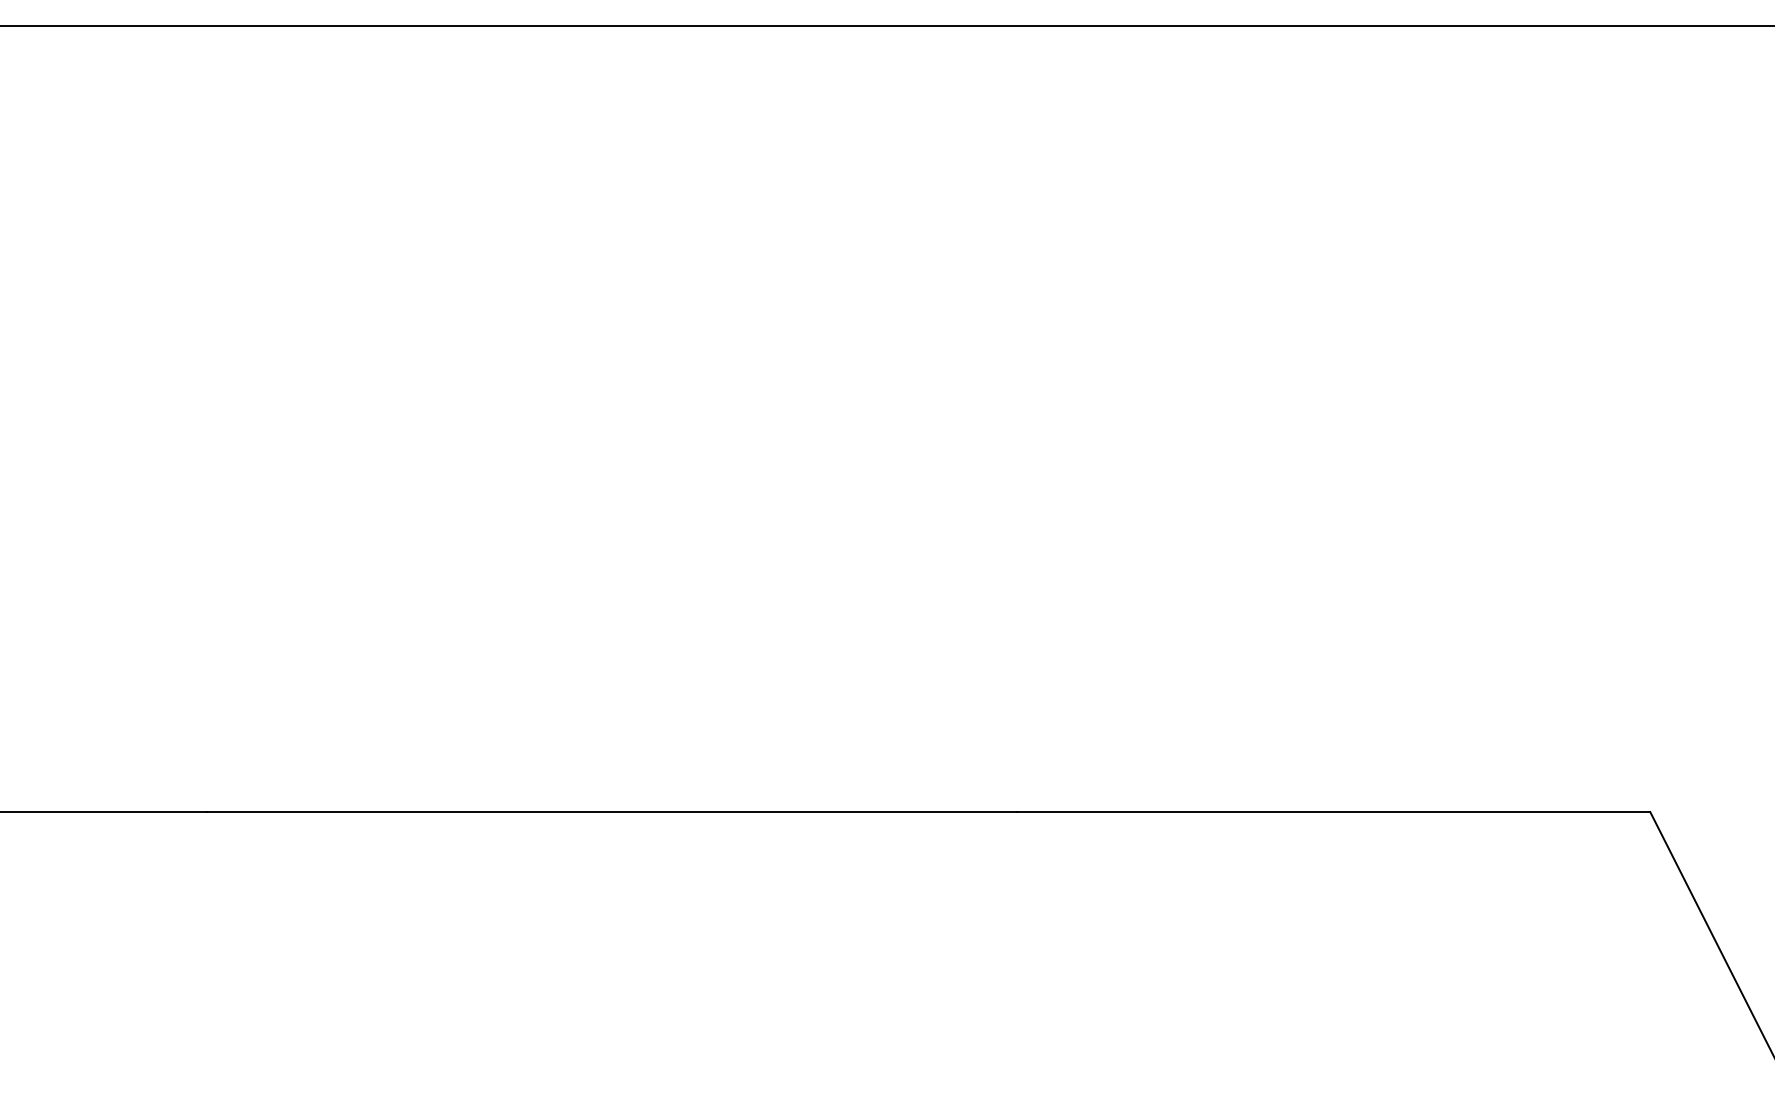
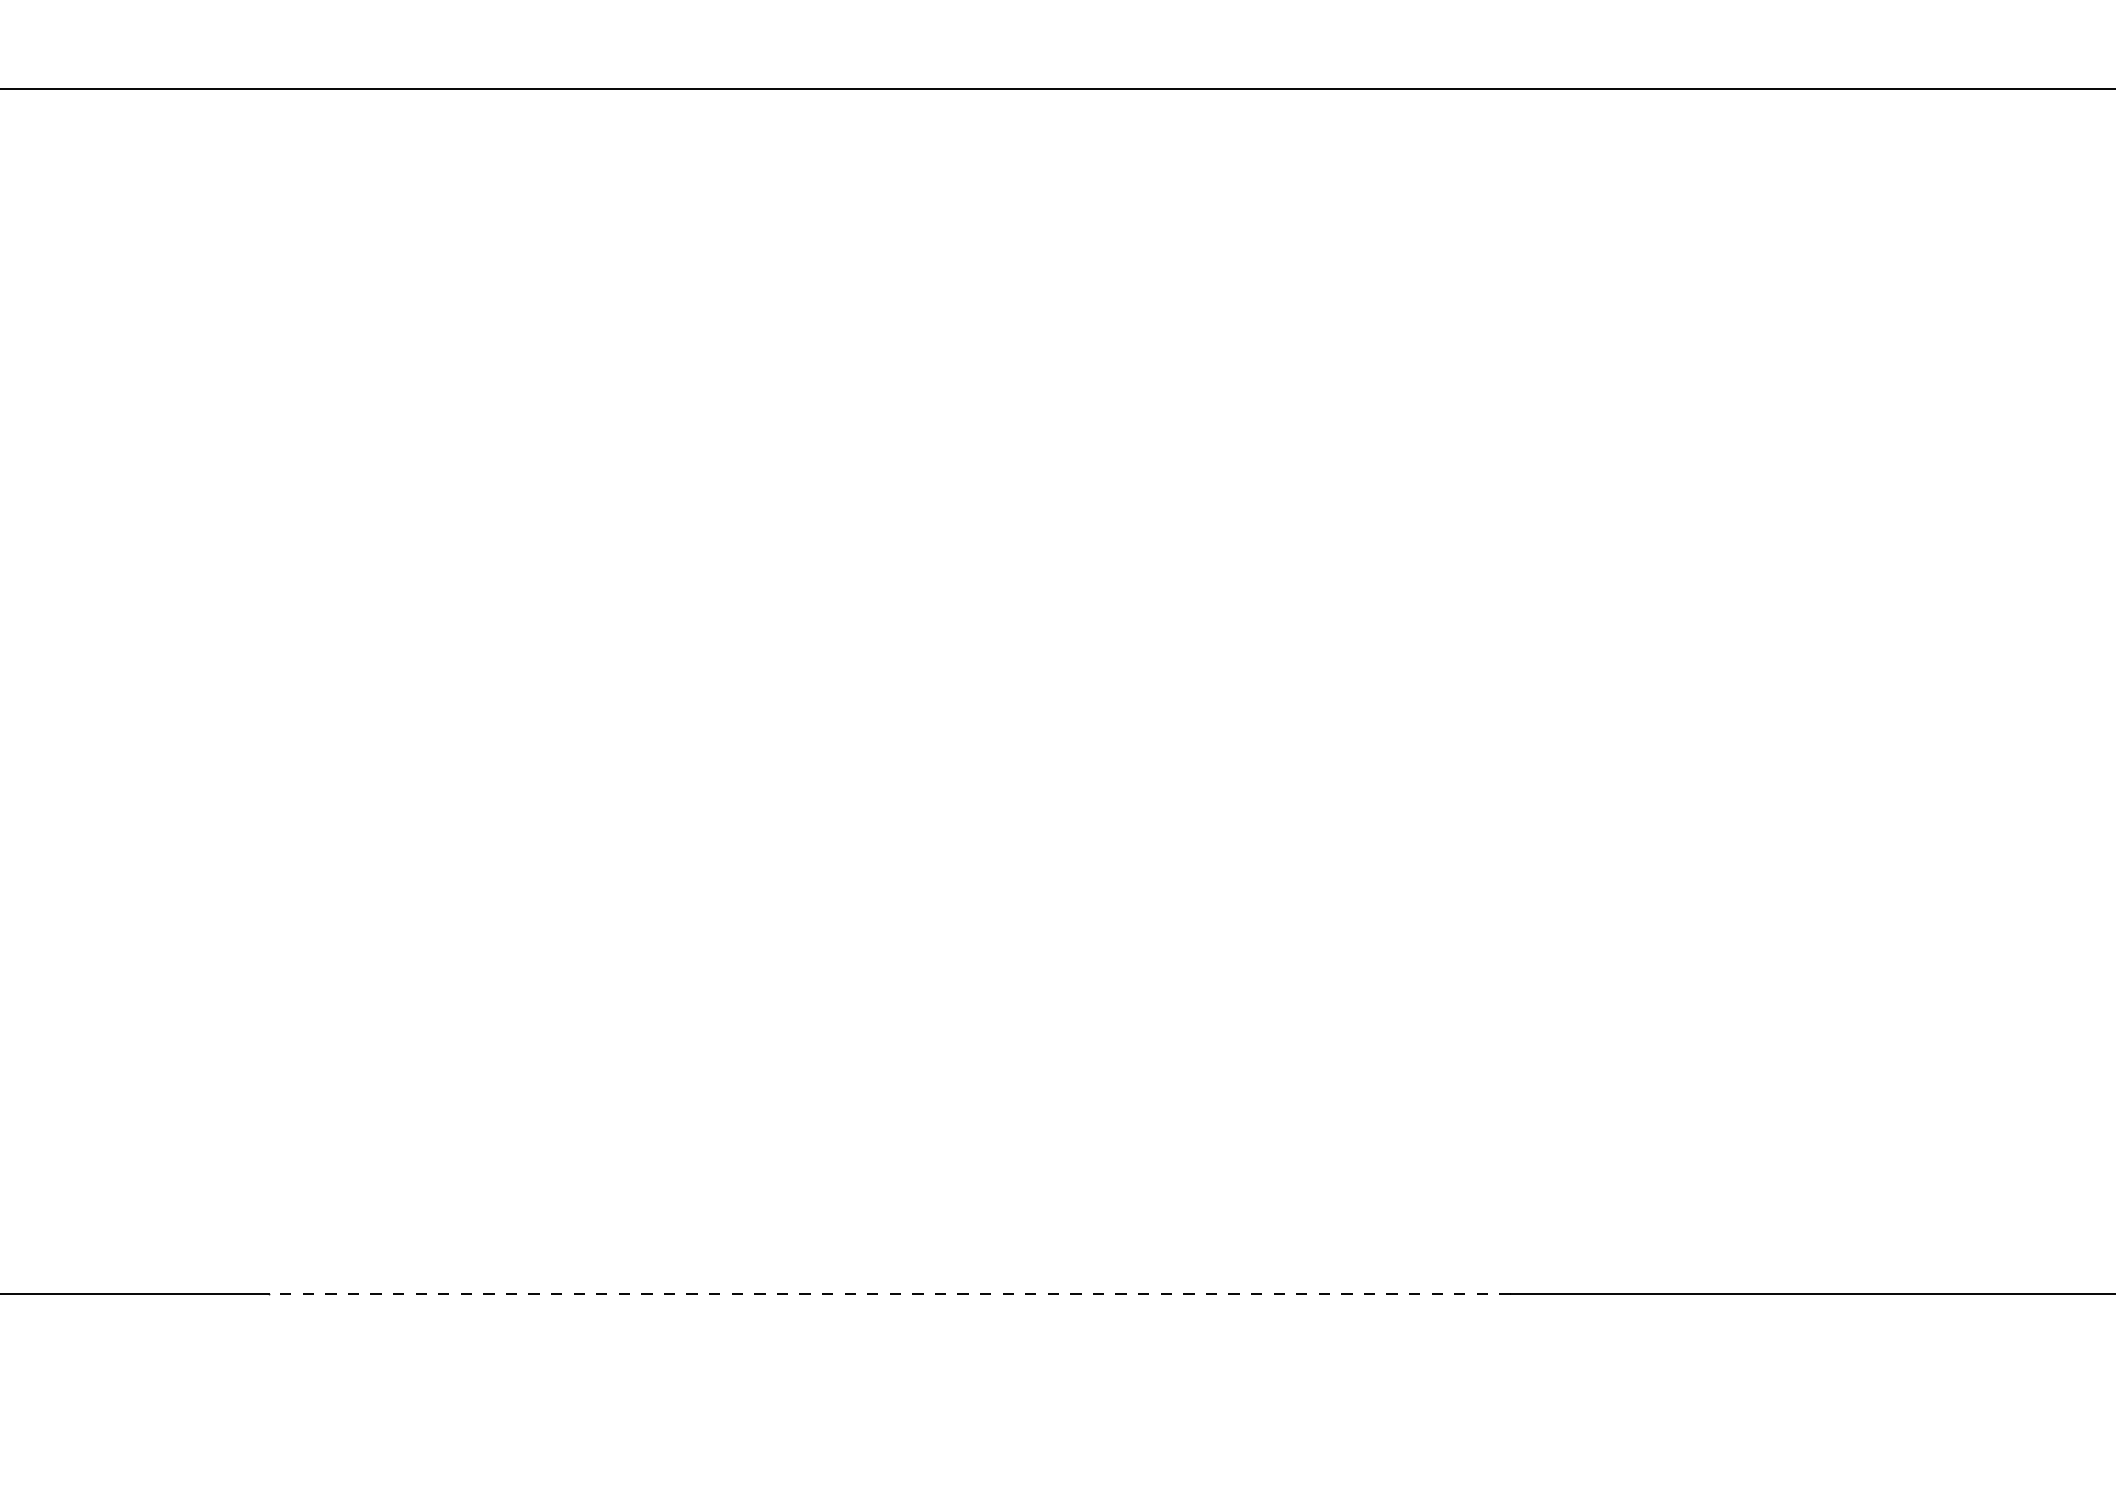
line: (611, 812) -> (889, 1294), solid -> dashed

